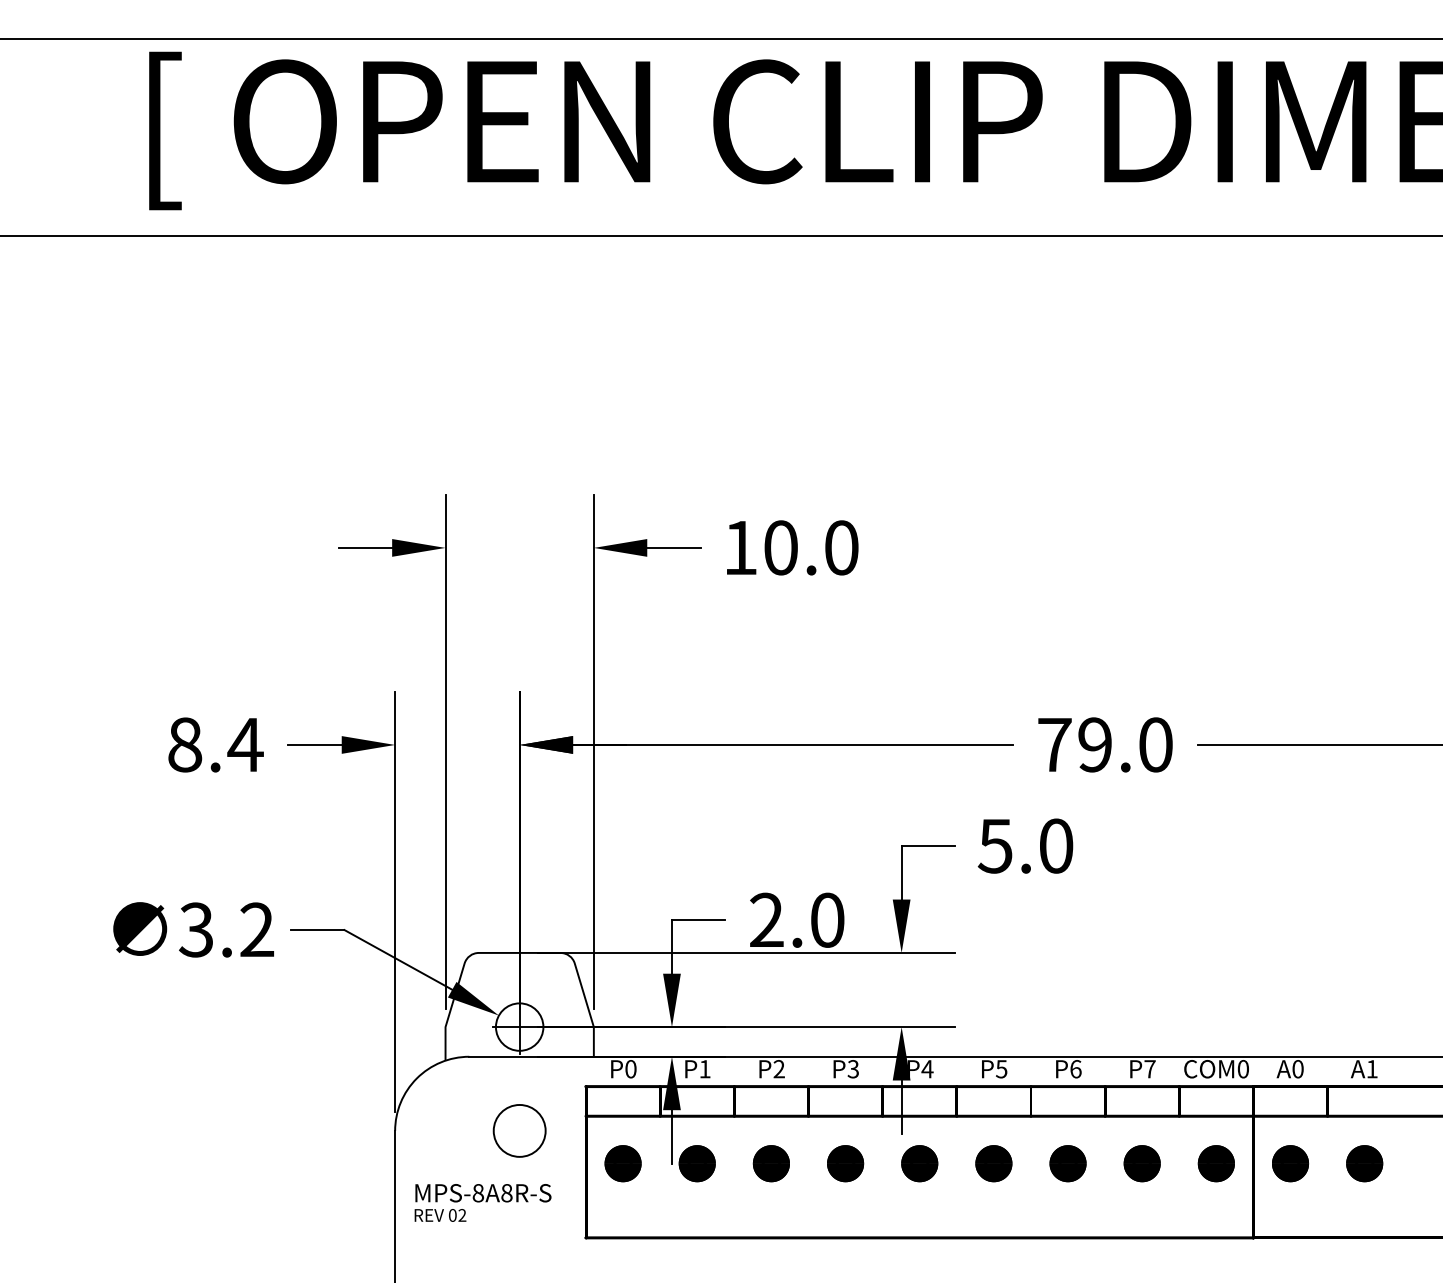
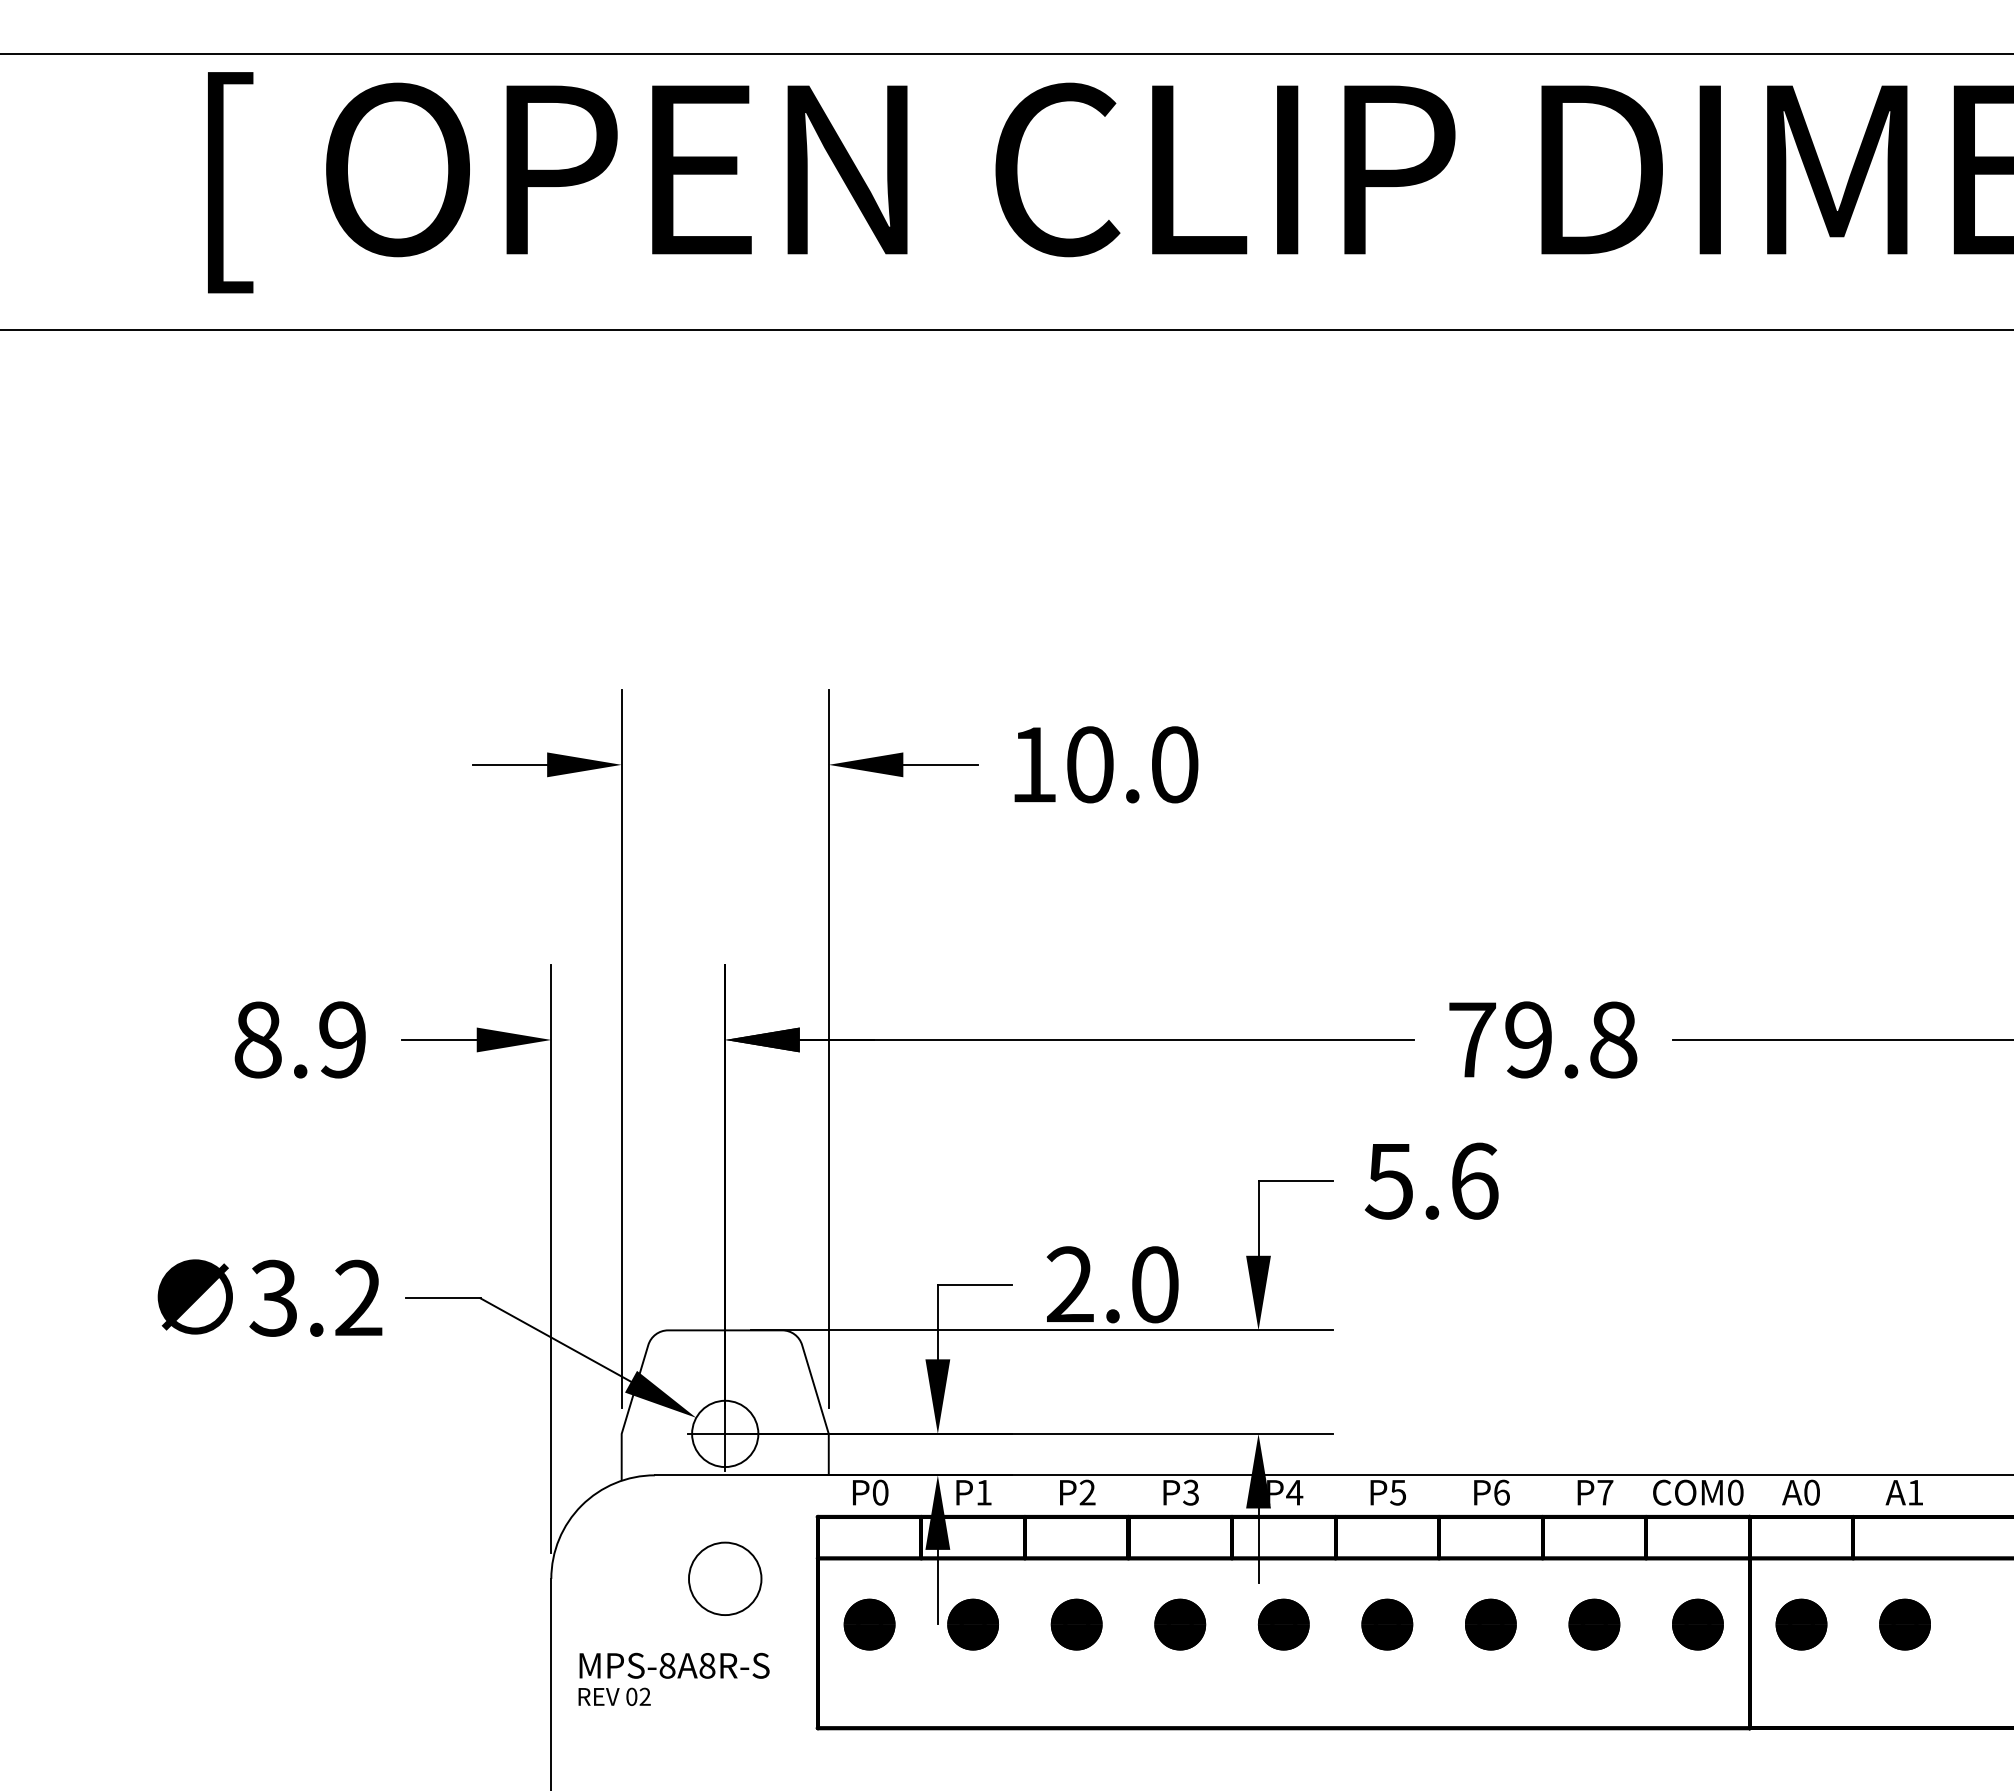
text: (245, 744) -> (342, 1039), 8.4 -> 8.9
text: (1155, 744) -> (1613, 1039), 79.0 -> 79.8
text: (1056, 845) -> (1474, 1180), 5.0 -> 5.6

